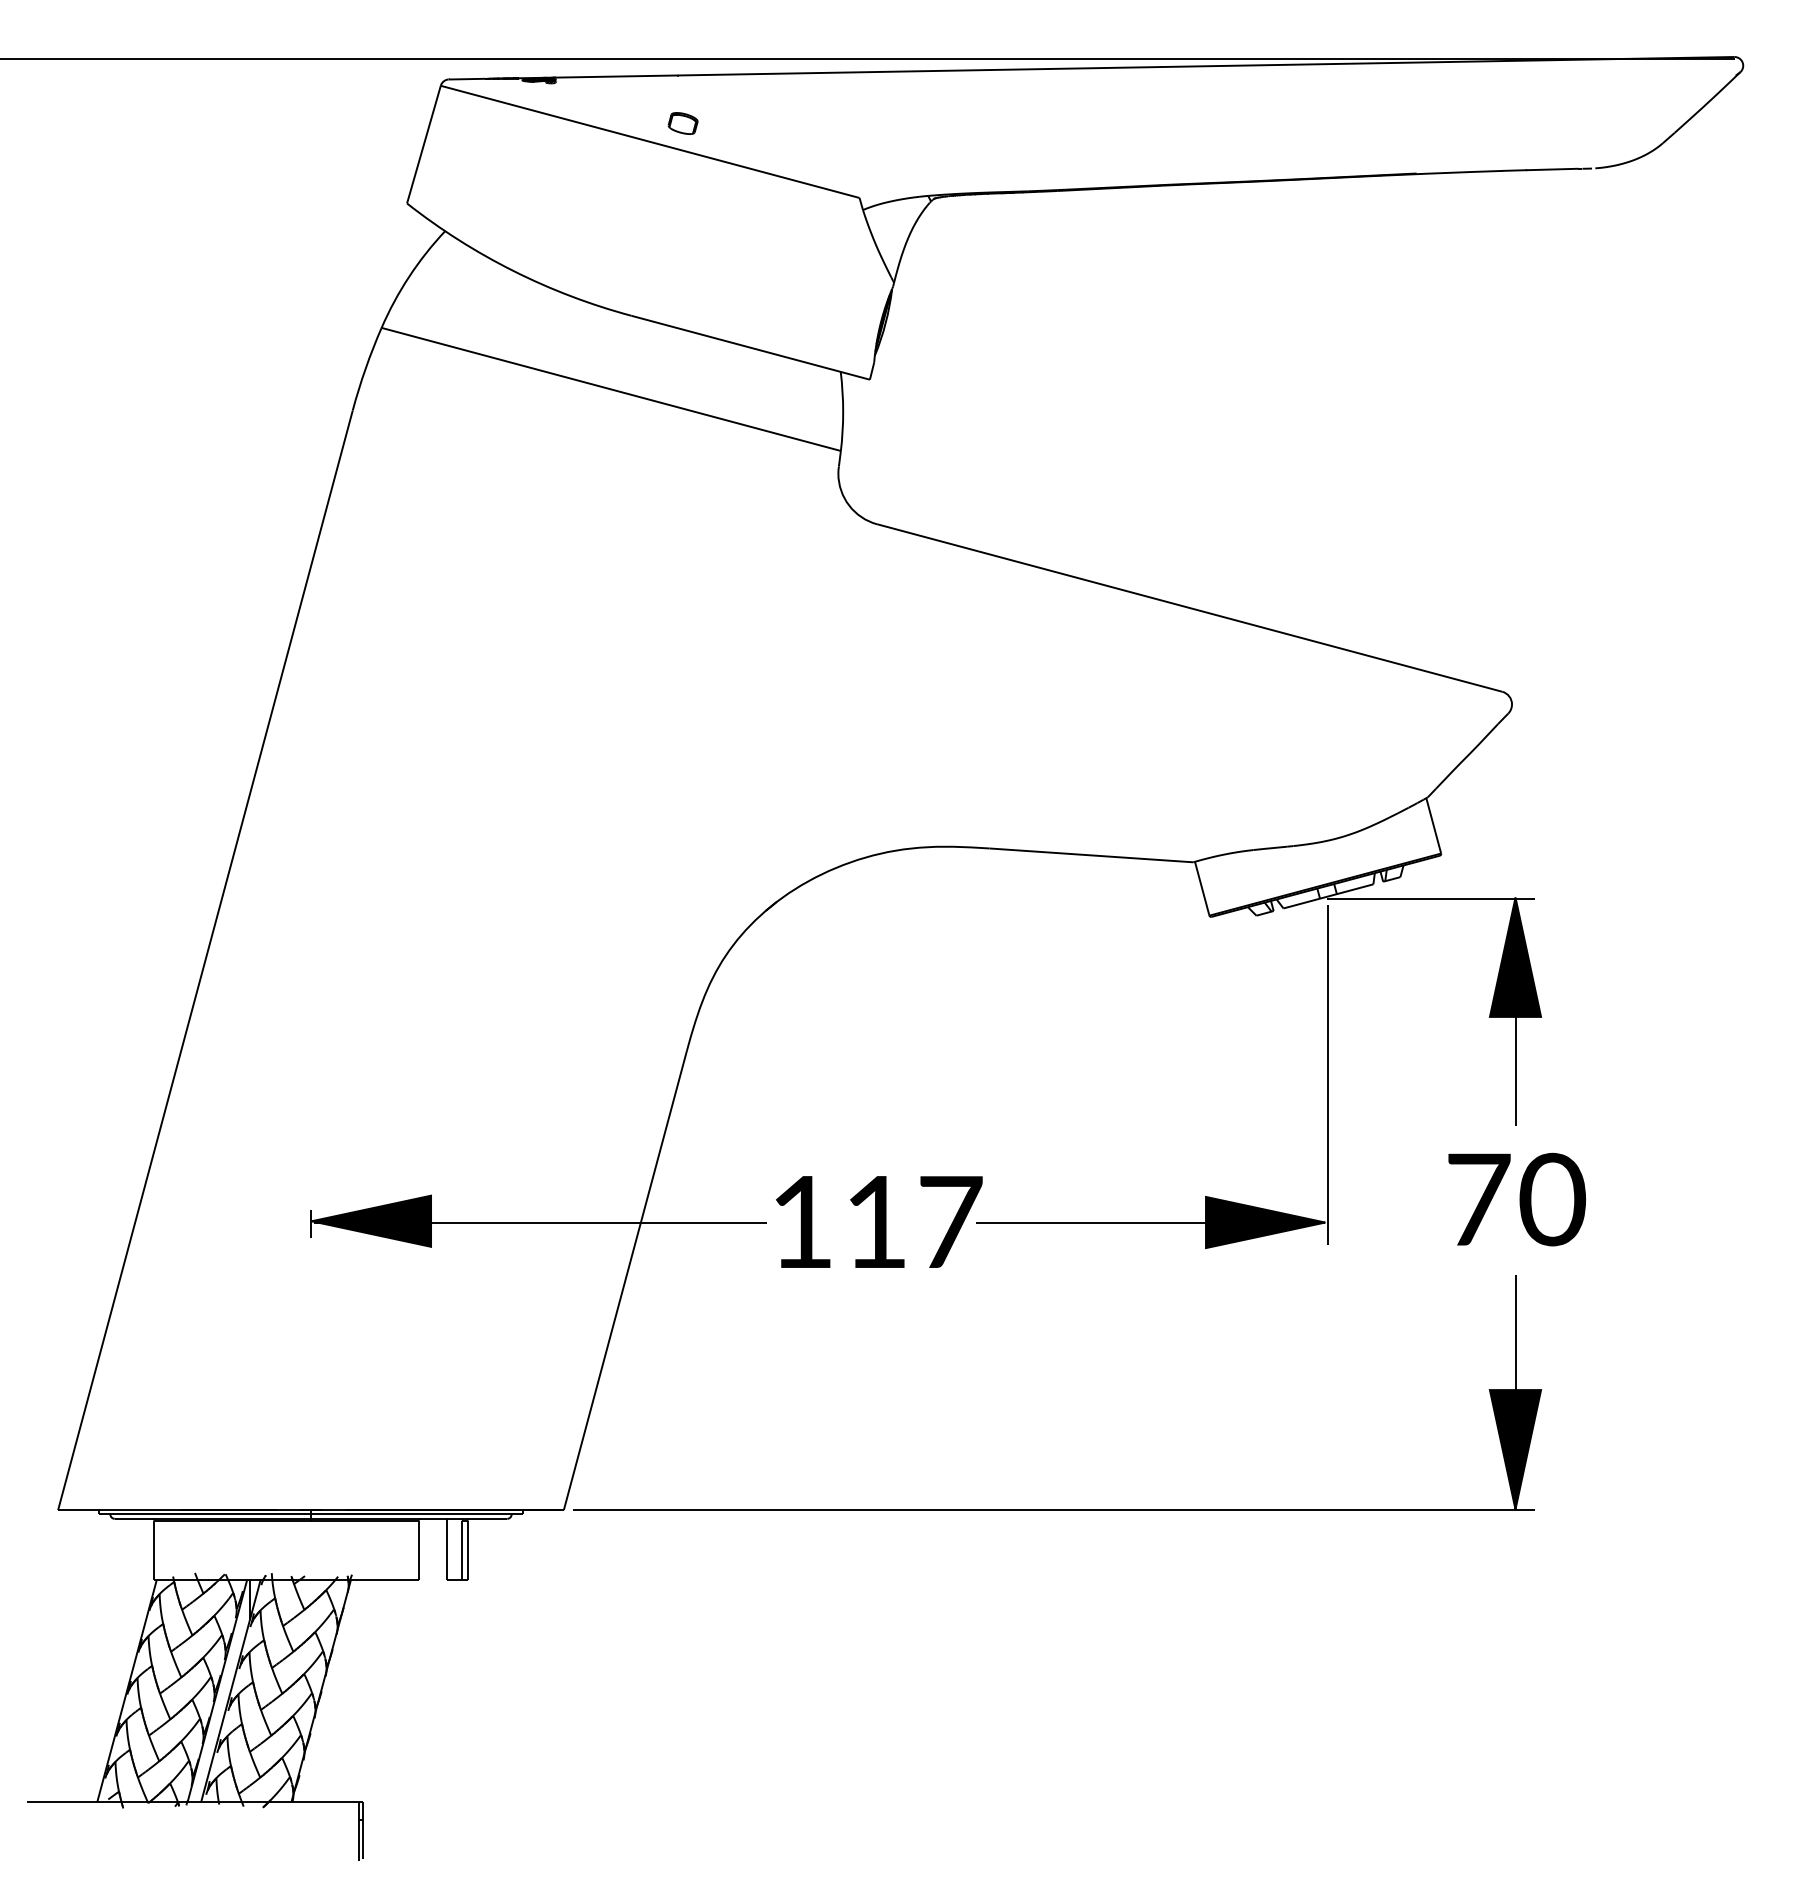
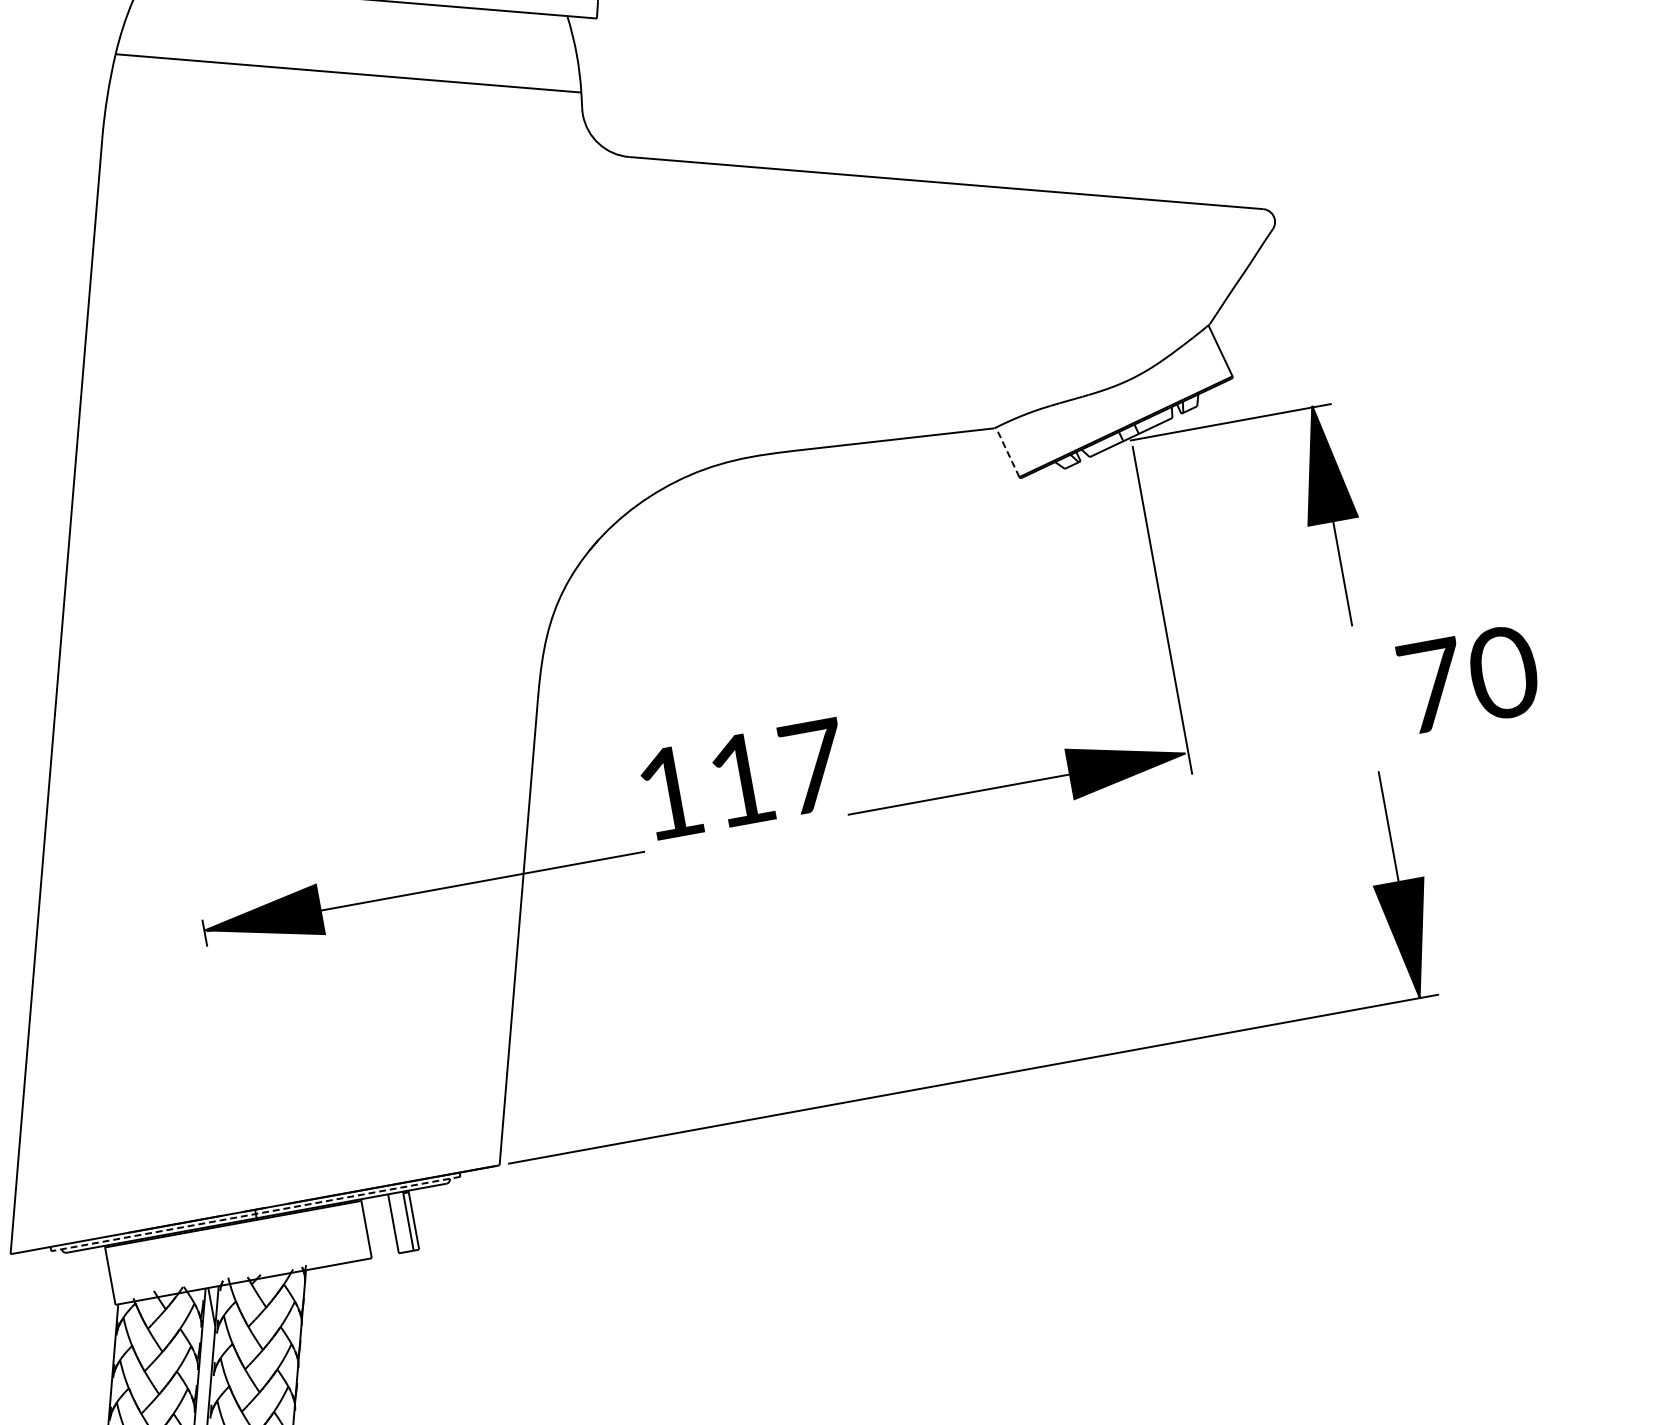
line: (1202, 888) -> (1007, 452), solid -> dashed
text: (1516, 1199) -> (1468, 678), moved
text: (879, 1221) -> (744, 778), moved
line: (310, 1514) -> (255, 1214), solid -> dashed

